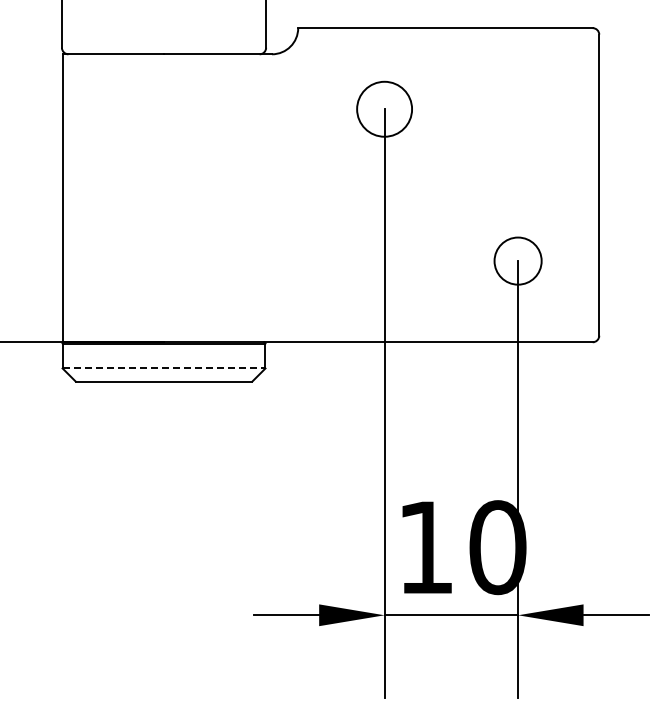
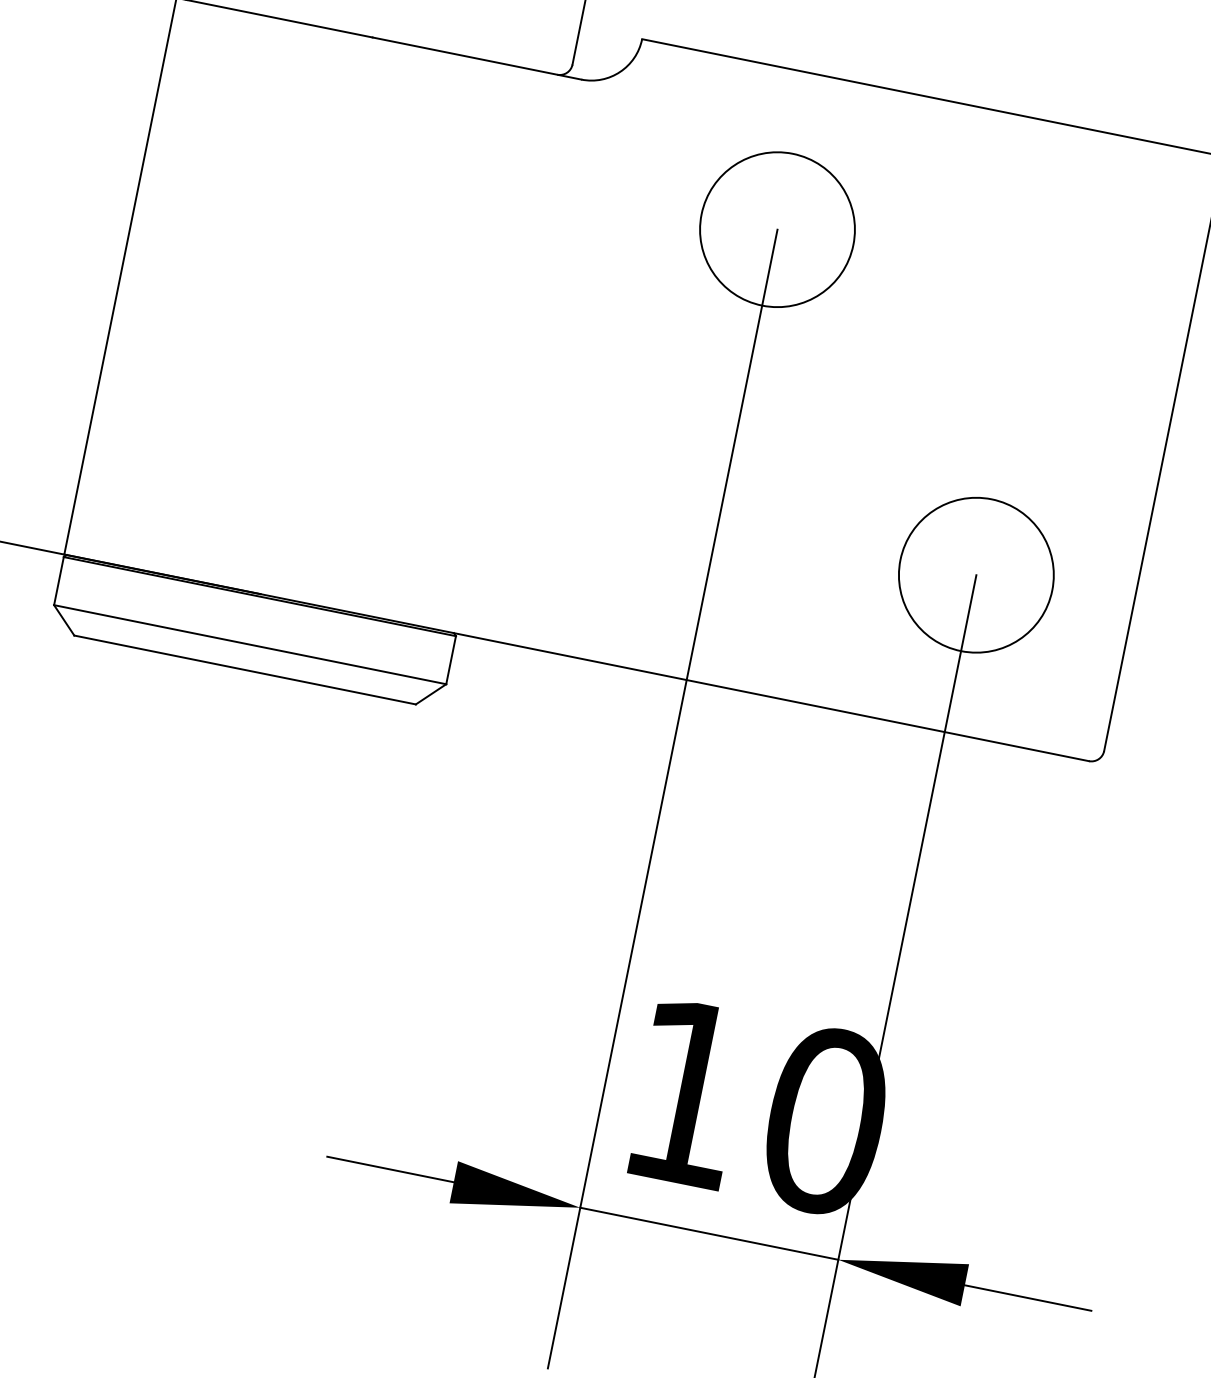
circle: (384, 109) -> (777, 230), size x1.43
circle: (517, 260) -> (975, 573), size x1.67
line: (164, 368) -> (251, 644), dashed -> solid

